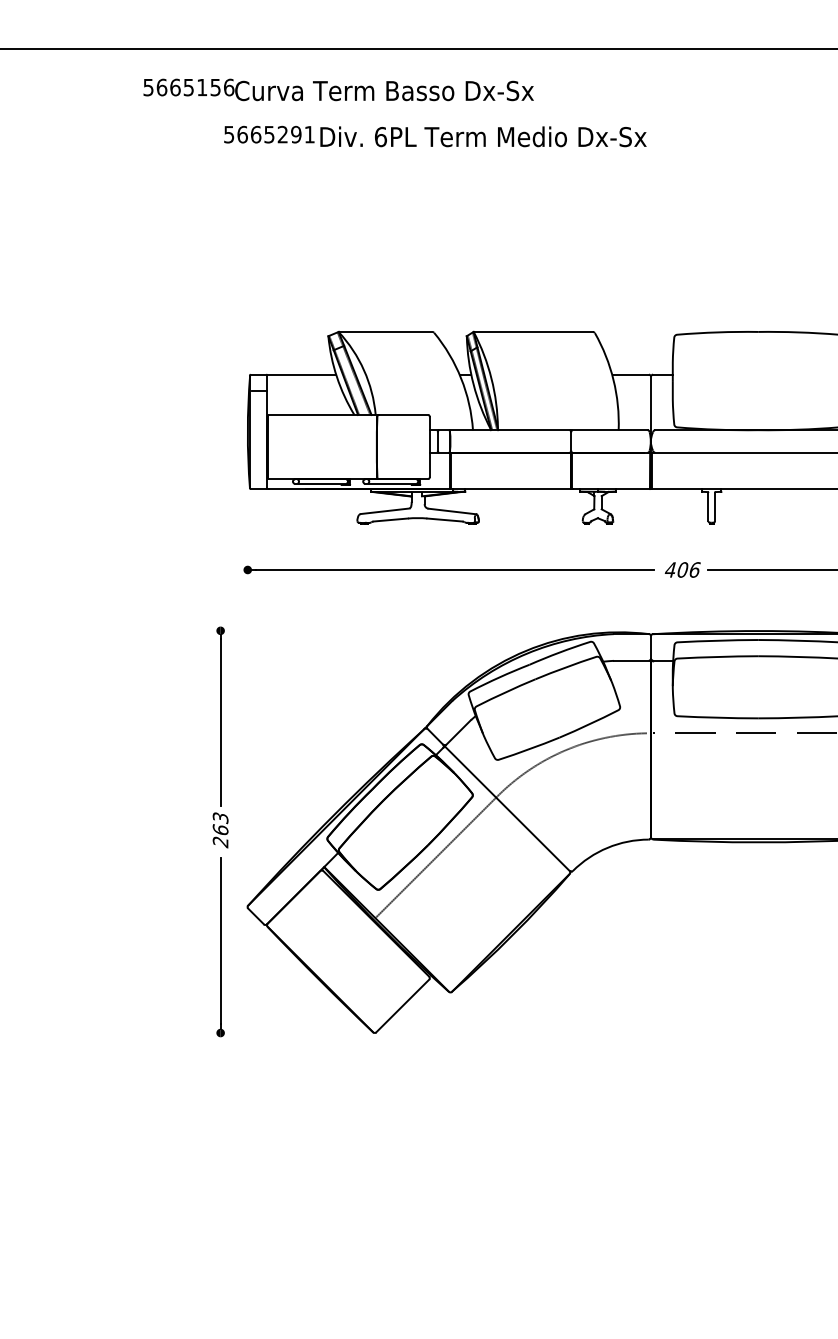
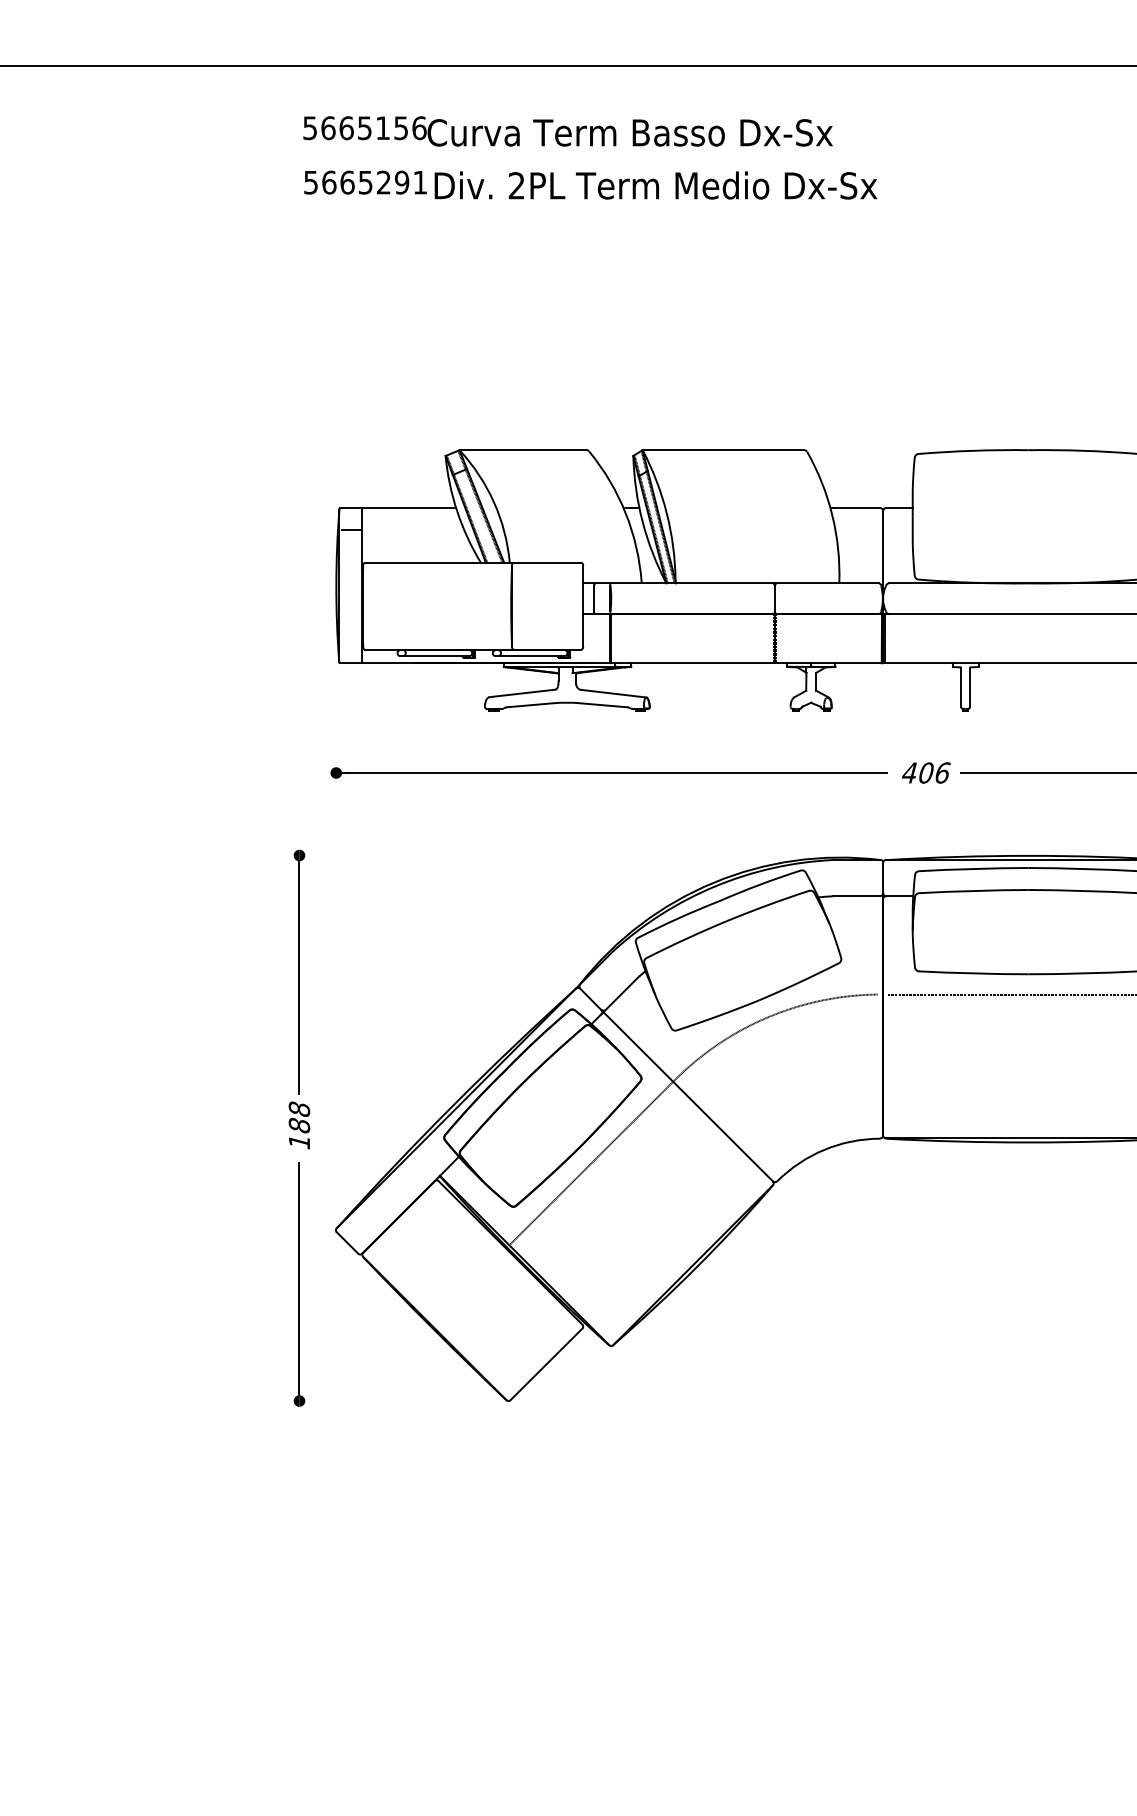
text: (338, 89) -> (567, 130), moved
text: (381, 136) -> (517, 185), 6PL -> 2PL
text: (220, 830) -> (299, 1126), 263 -> 188

